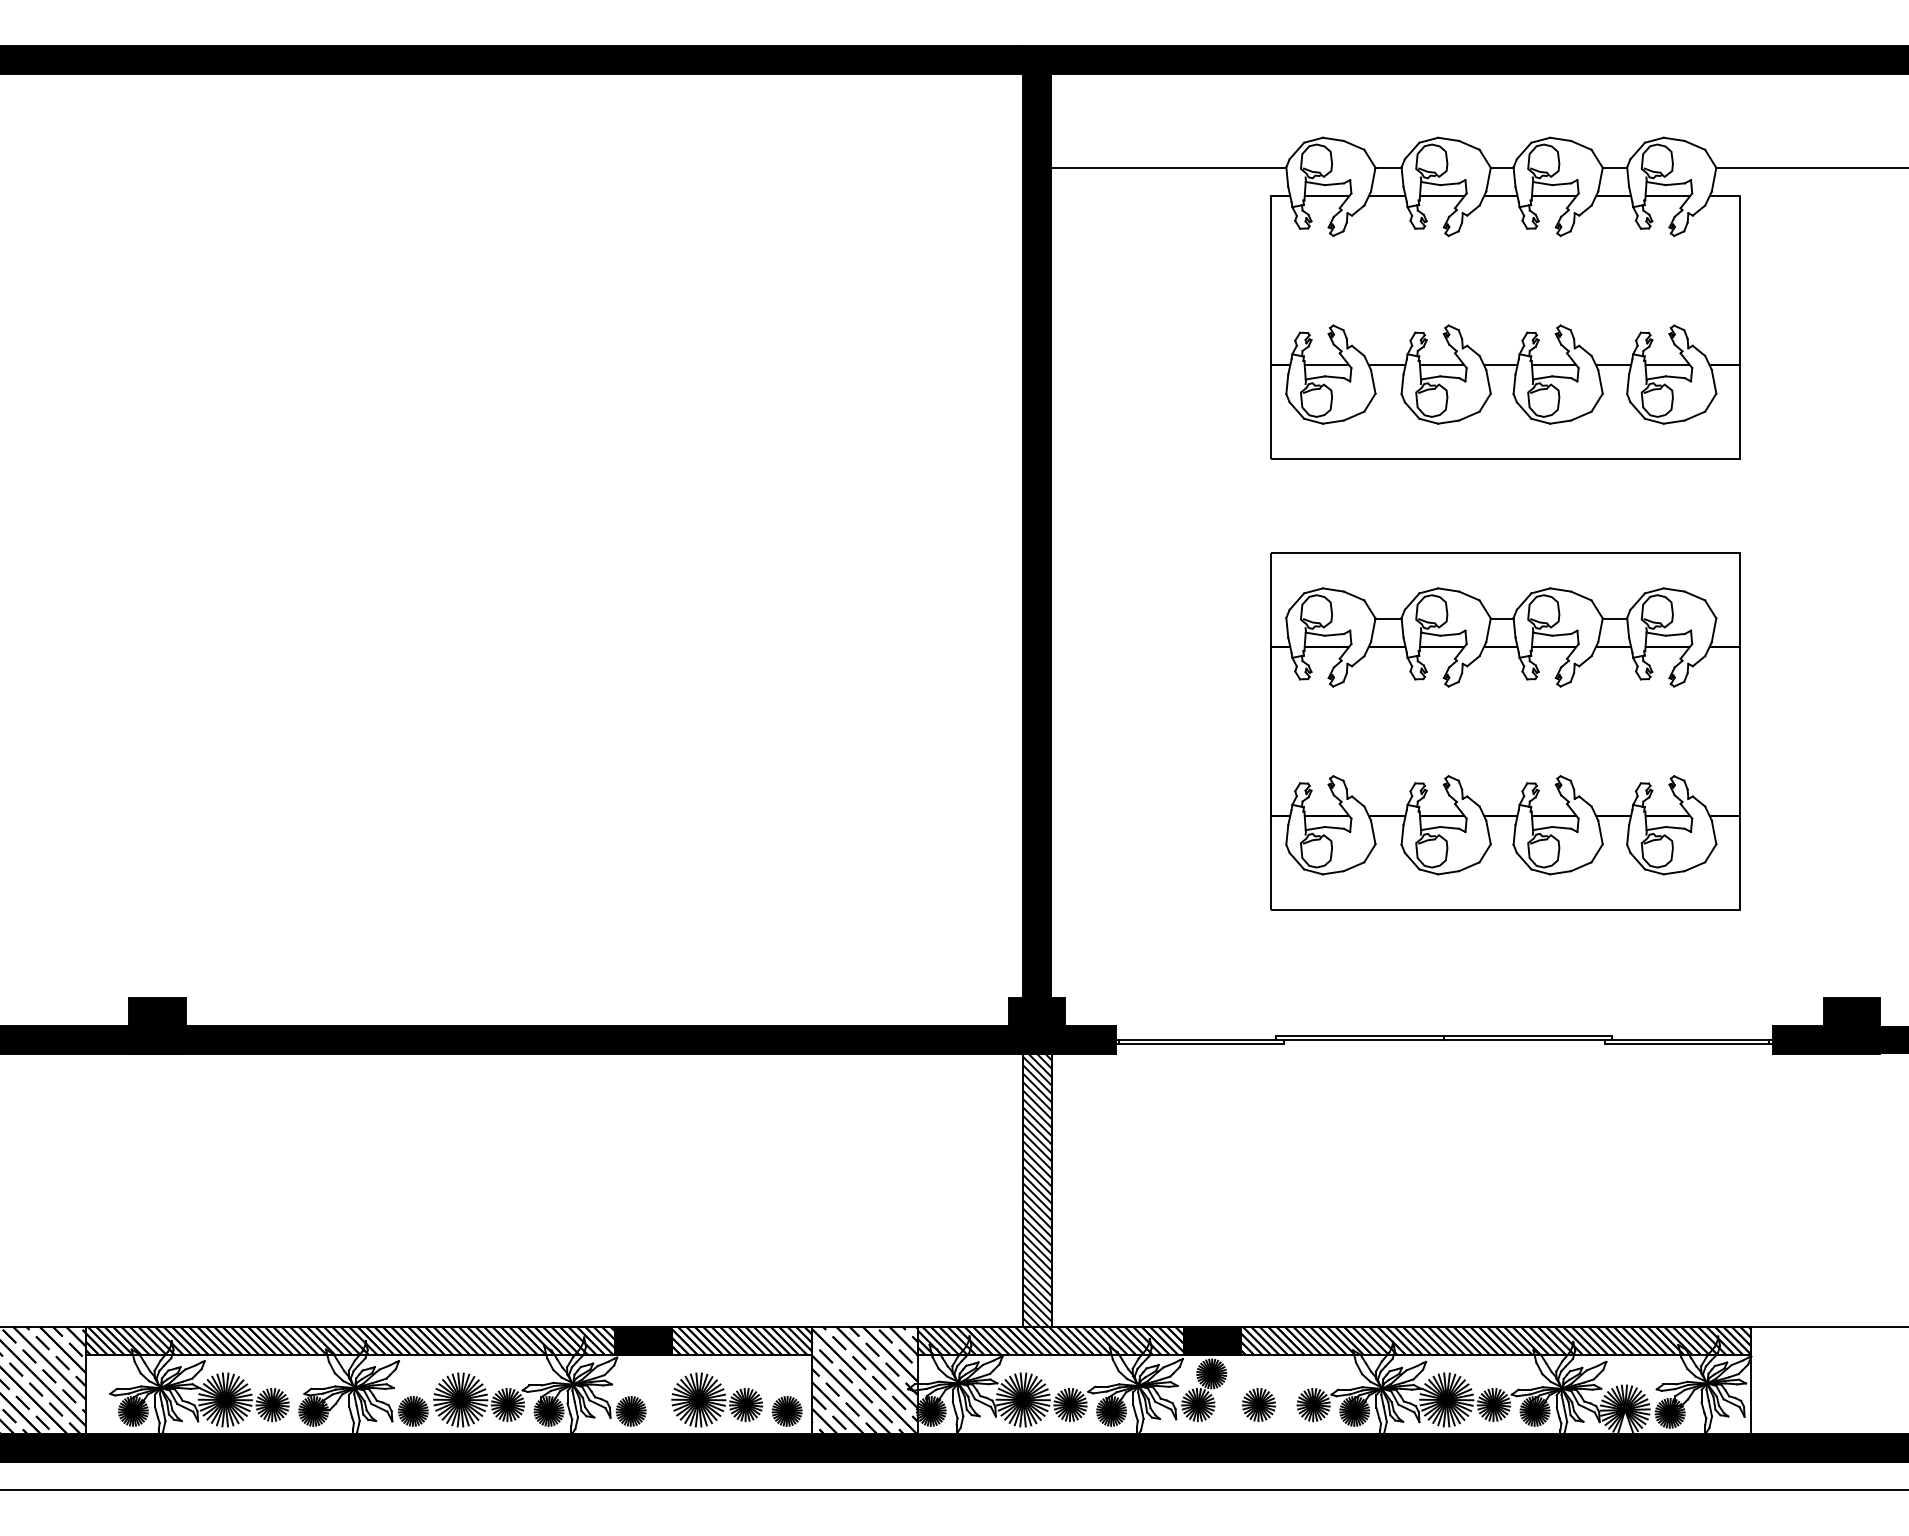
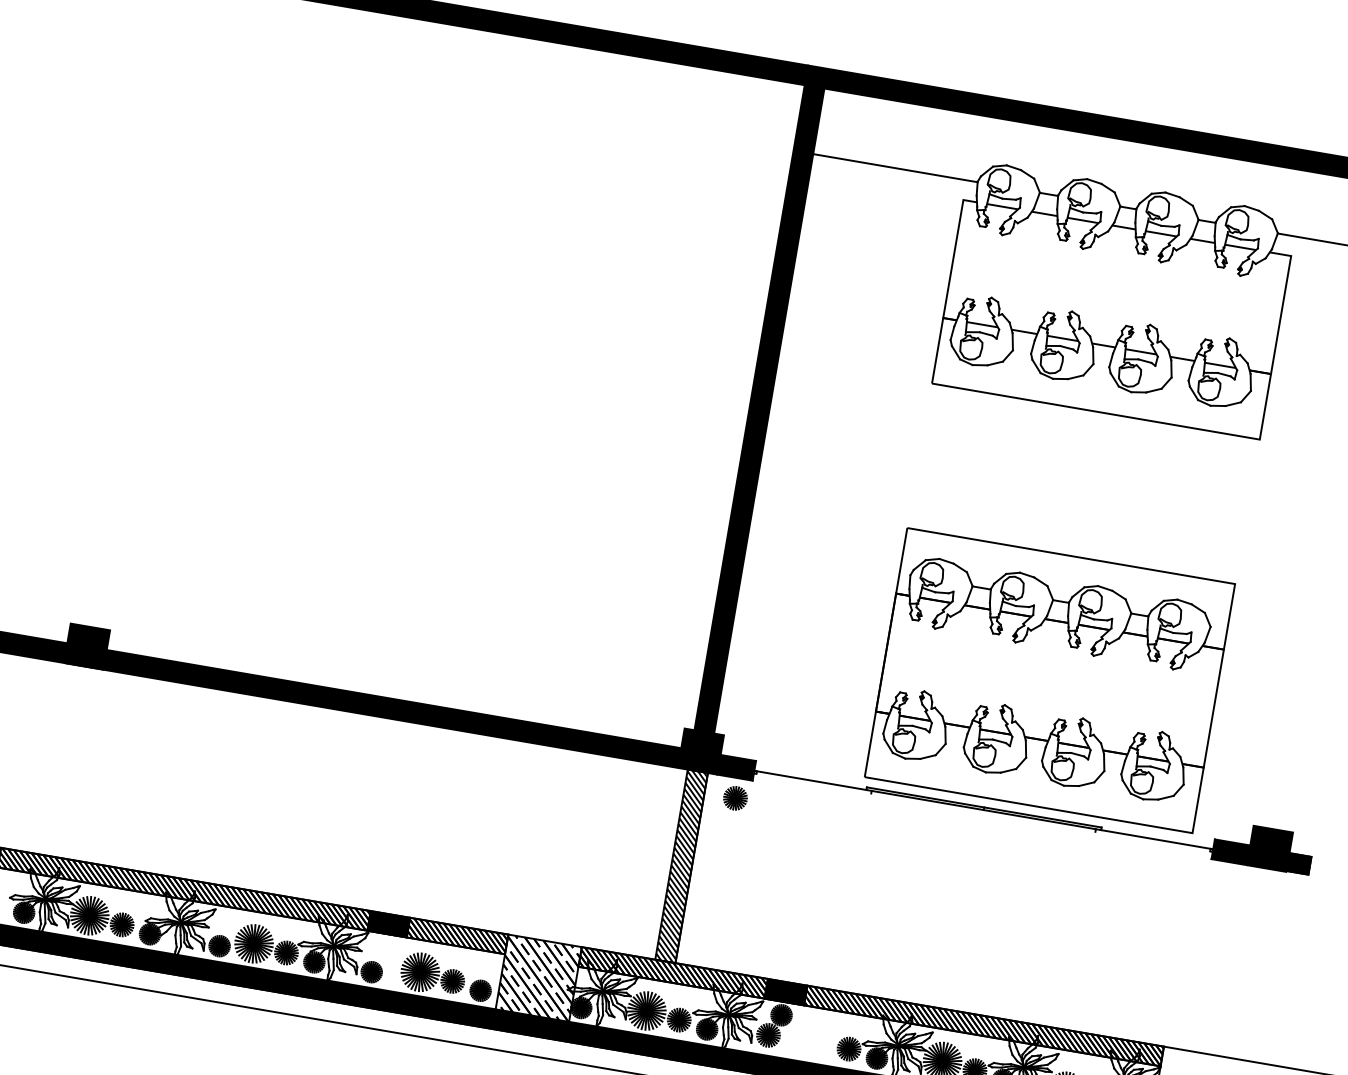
part: (1505, 731) -> (1049, 680), moved
line: (1199, 1044) -> (812, 783), removed
line: (1688, 1044) -> (1153, 842), removed
part: (1258, 1404) -> (735, 797), moved

